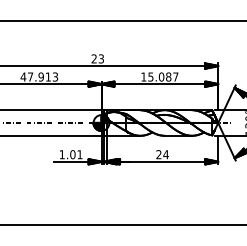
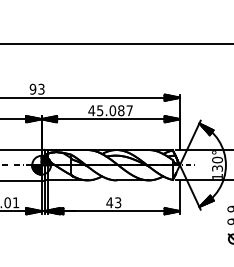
text: (93, 58) -> (32, 88), 23 -> 93
text: (143, 76) -> (91, 110), 15.087 -> 45.087
text: (162, 154) -> (113, 202), 24 -> 43

